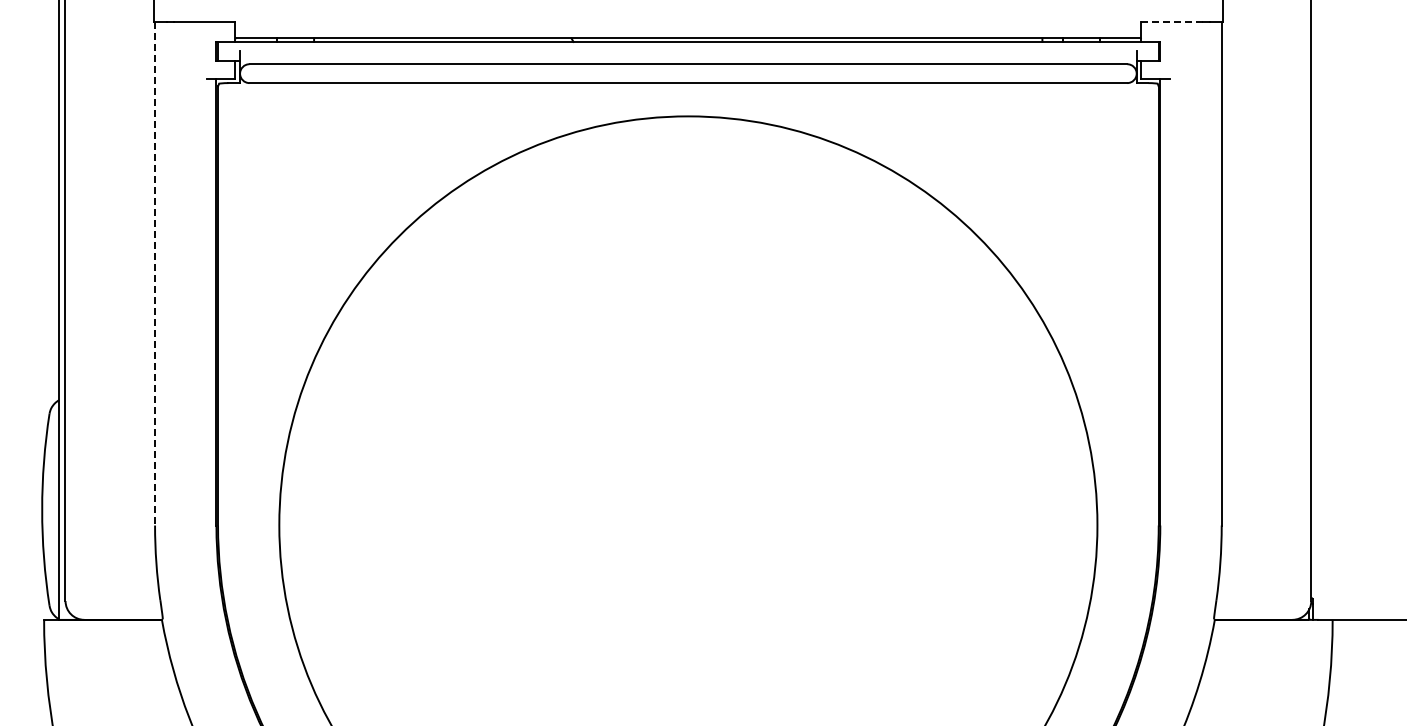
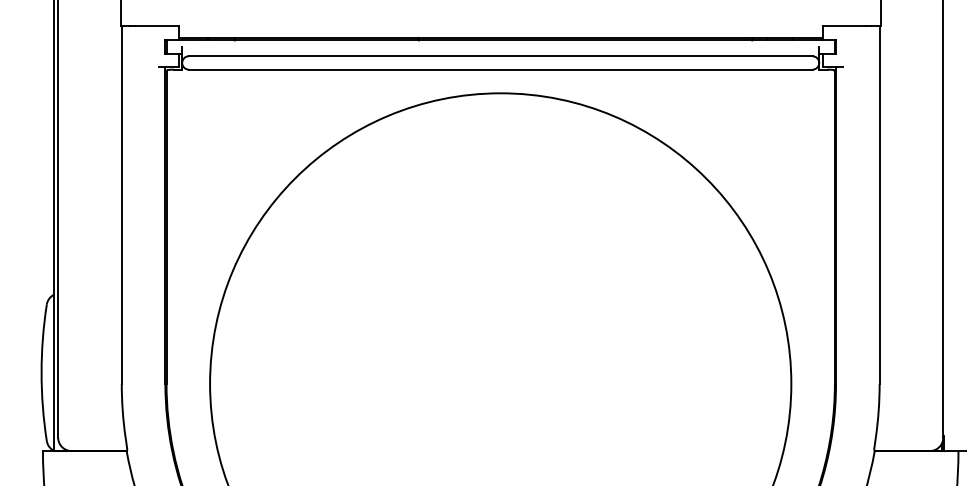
line: (1172, 22) -> (844, 26), dashed -> solid
line: (155, 273) -> (122, 204), dashed -> solid

